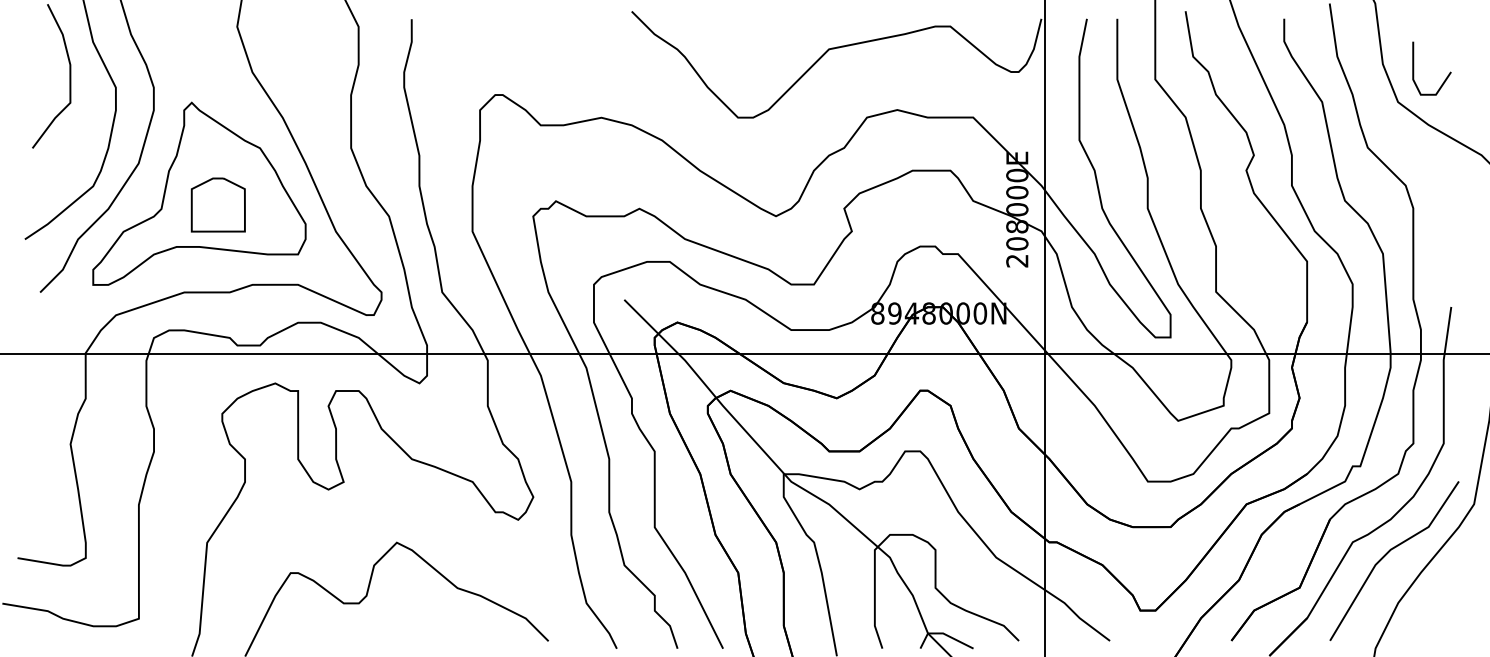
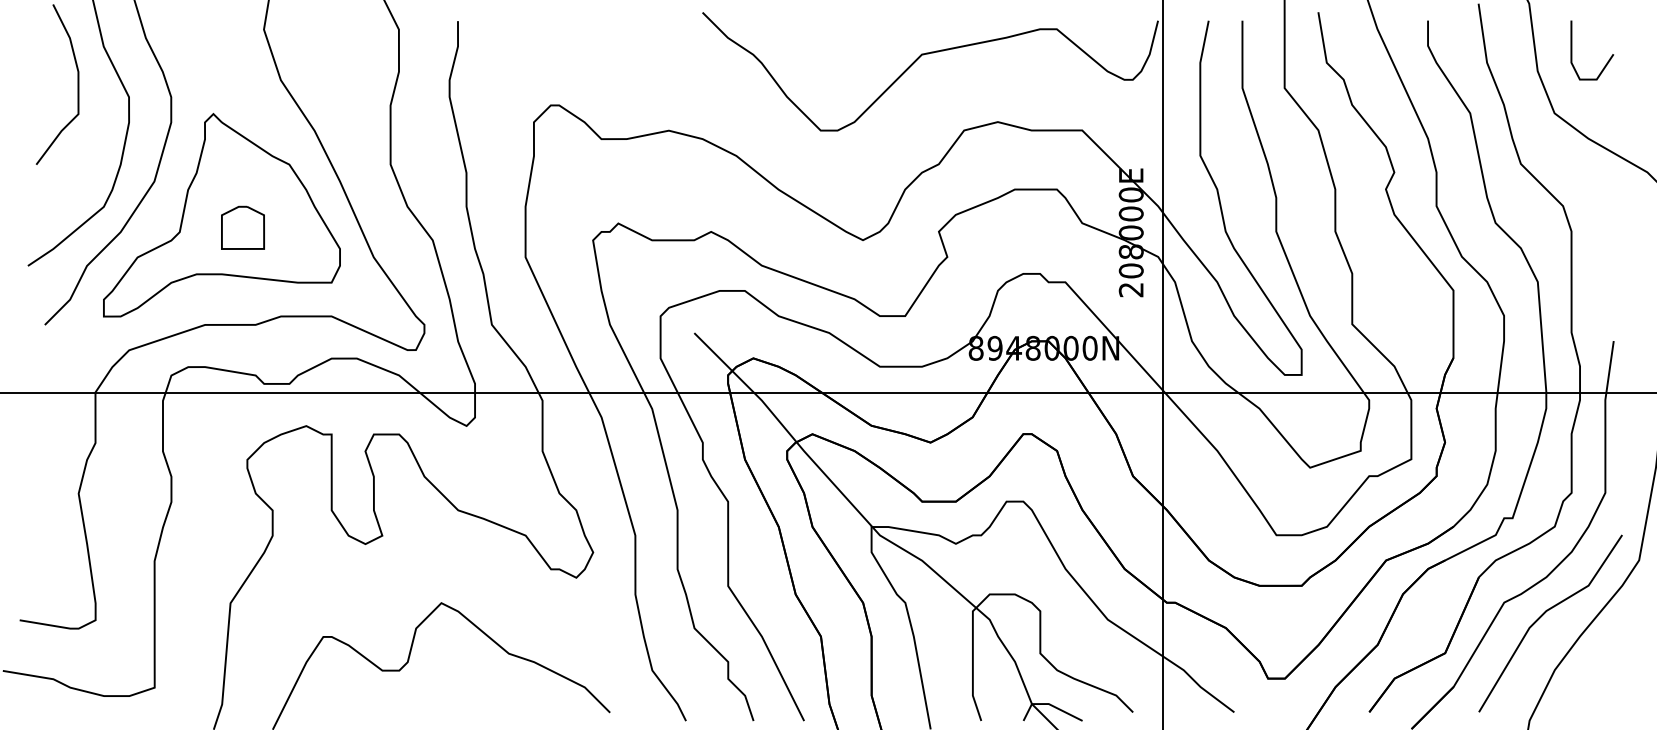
curve: (1414, 68) -> (1572, 50), moved
part: (218, 205) -> (243, 228), size x0.71

